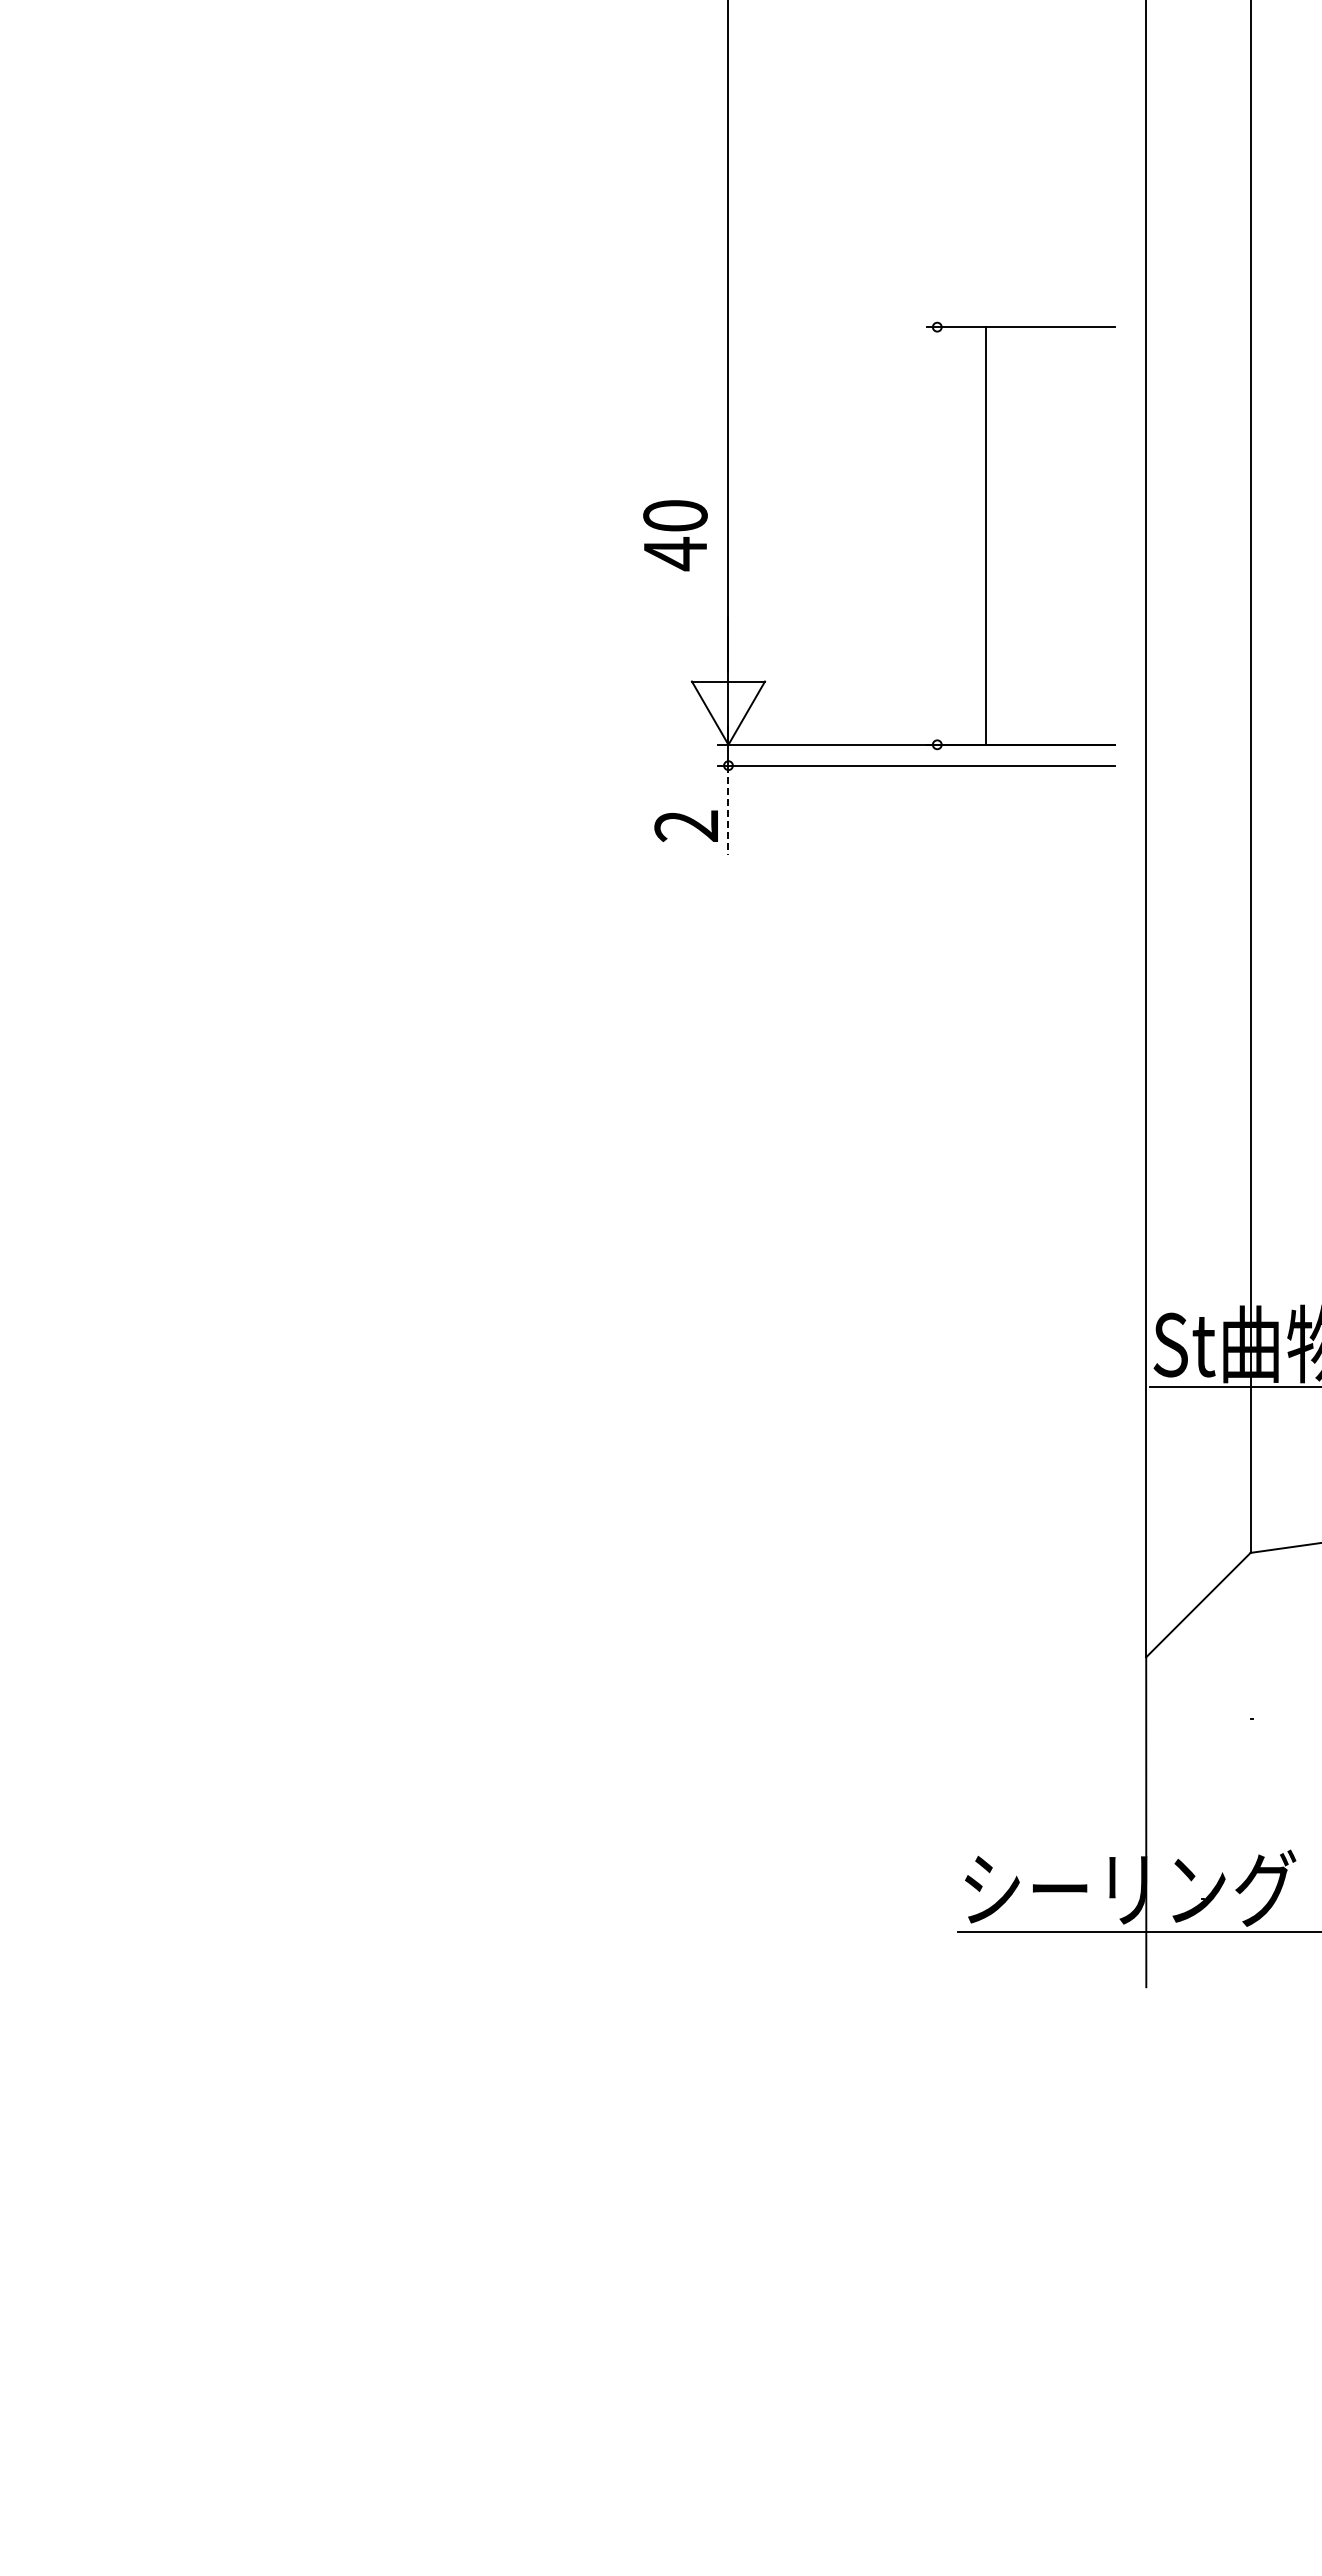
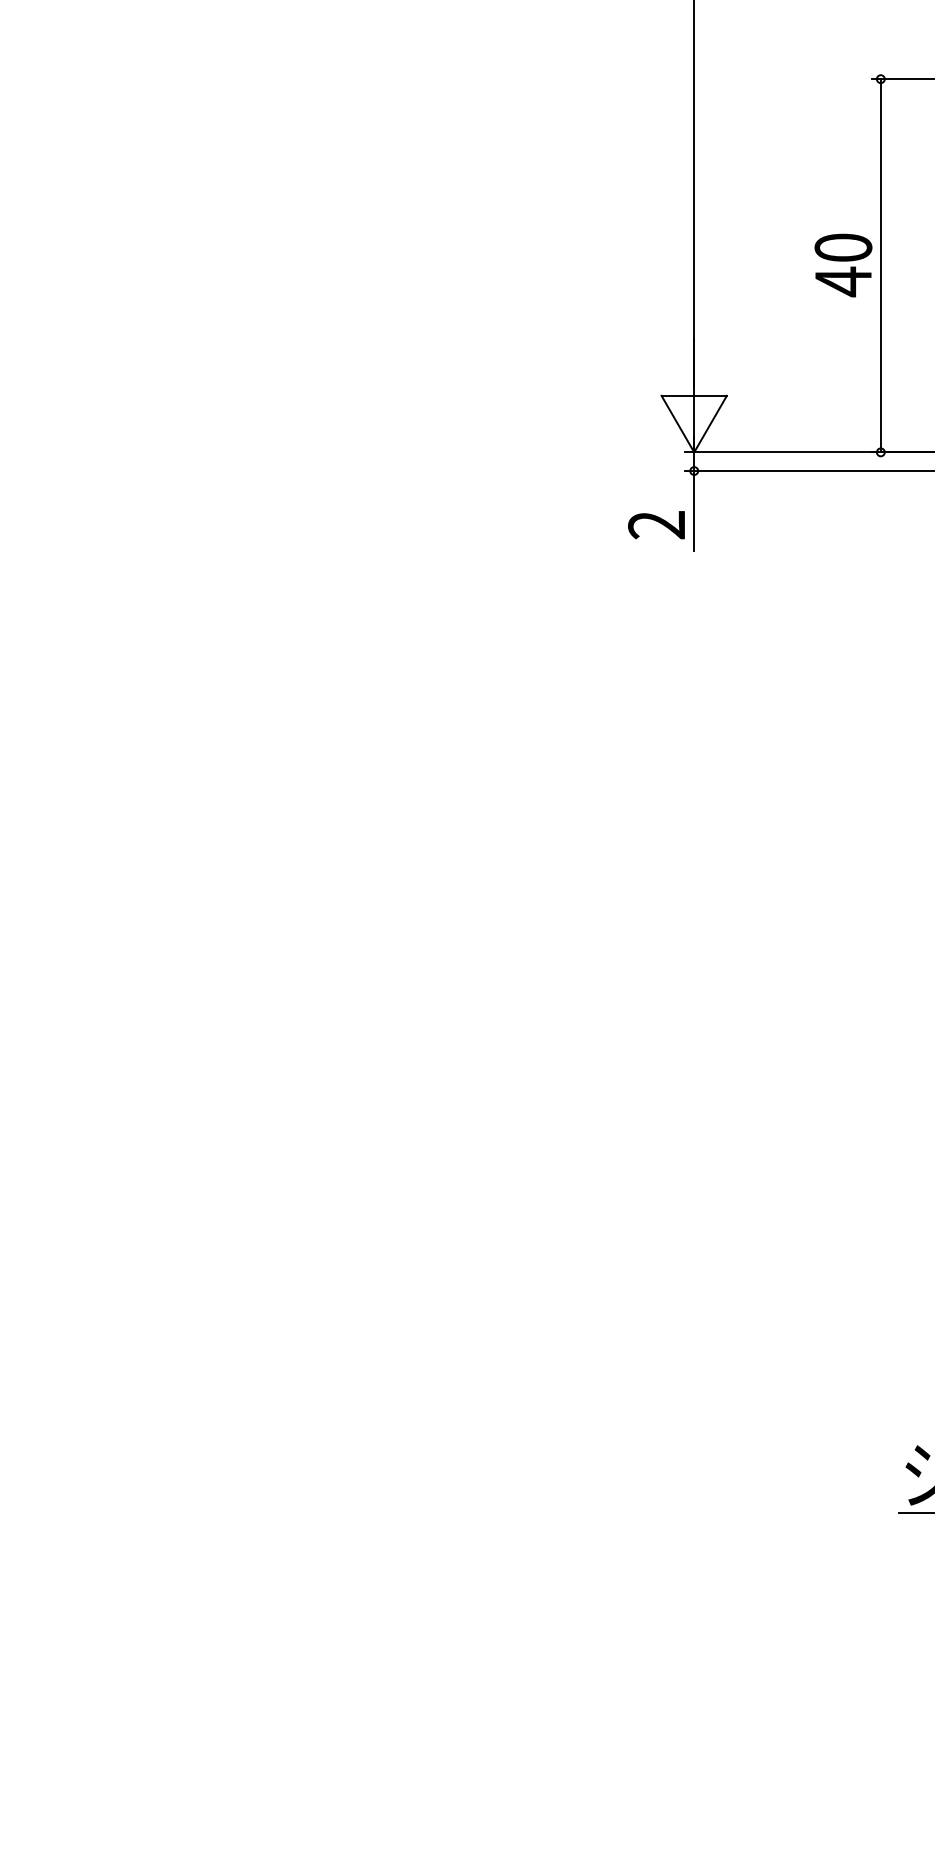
text: (675, 535) -> (843, 265), moved
line: (986, 535) -> (881, 265), moved
line: (728, 810) -> (694, 511), dashed -> solid

